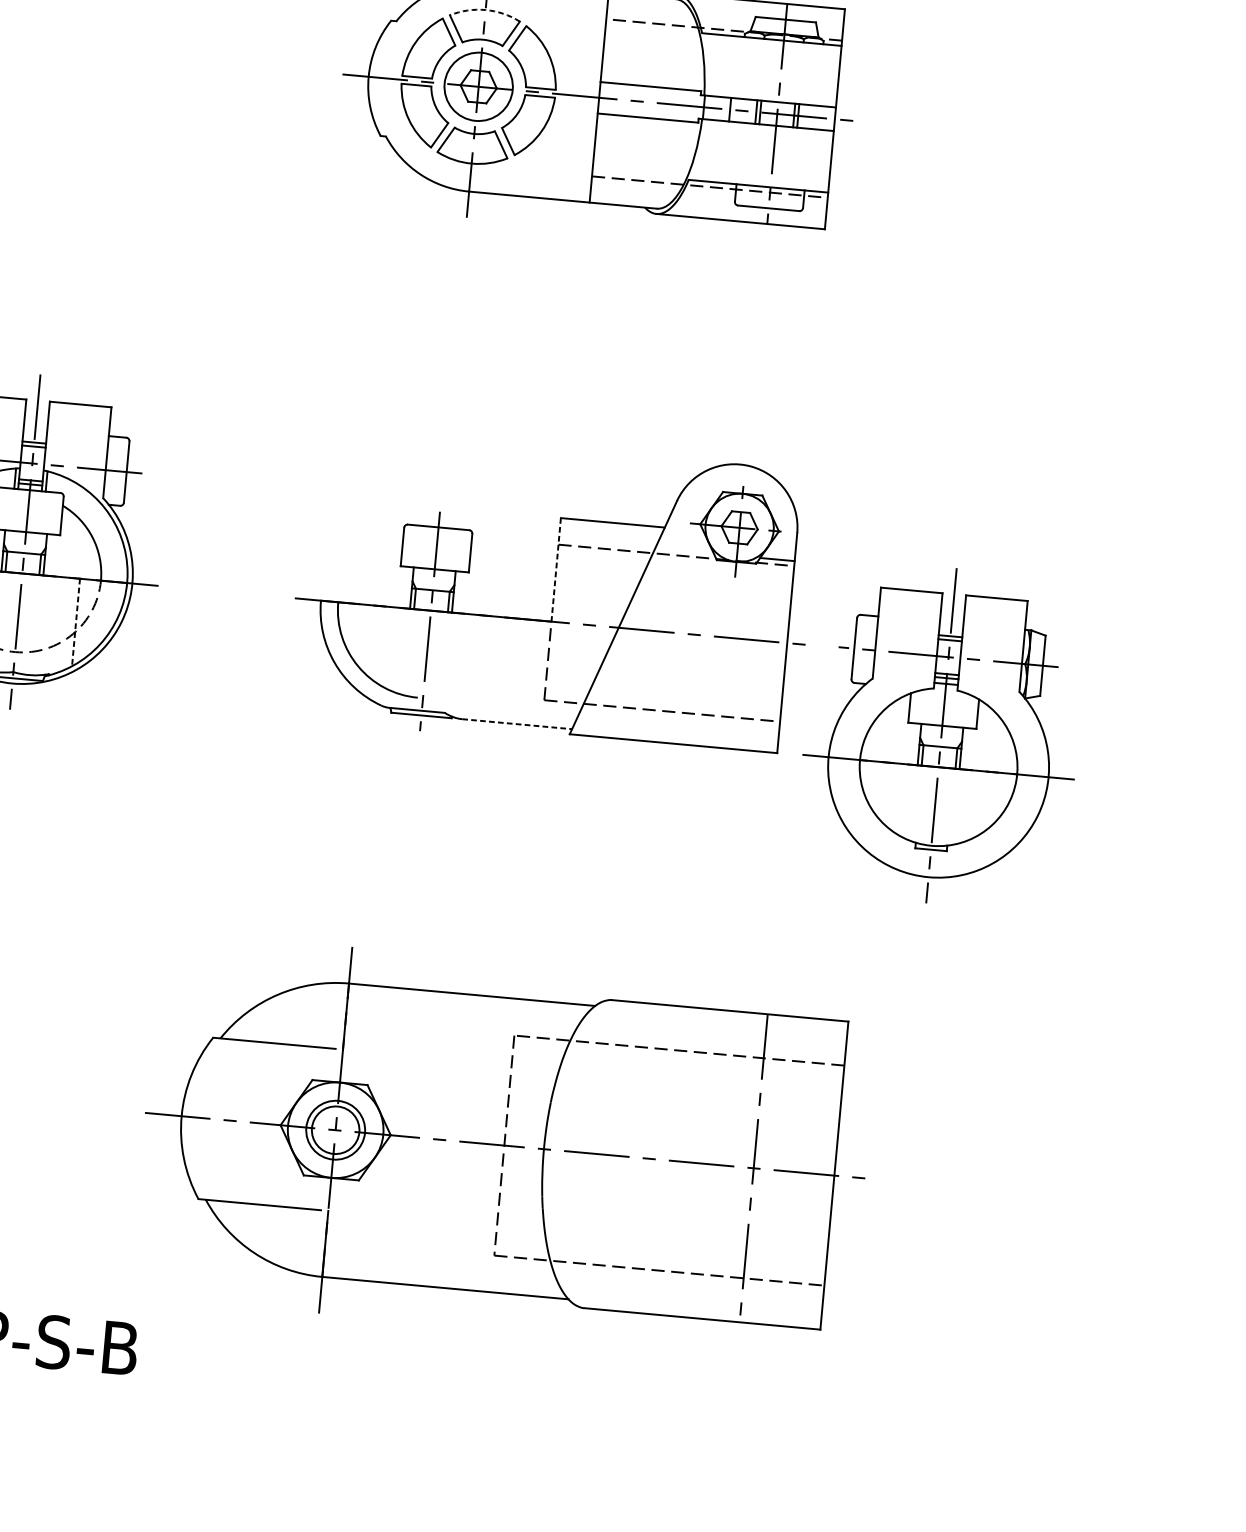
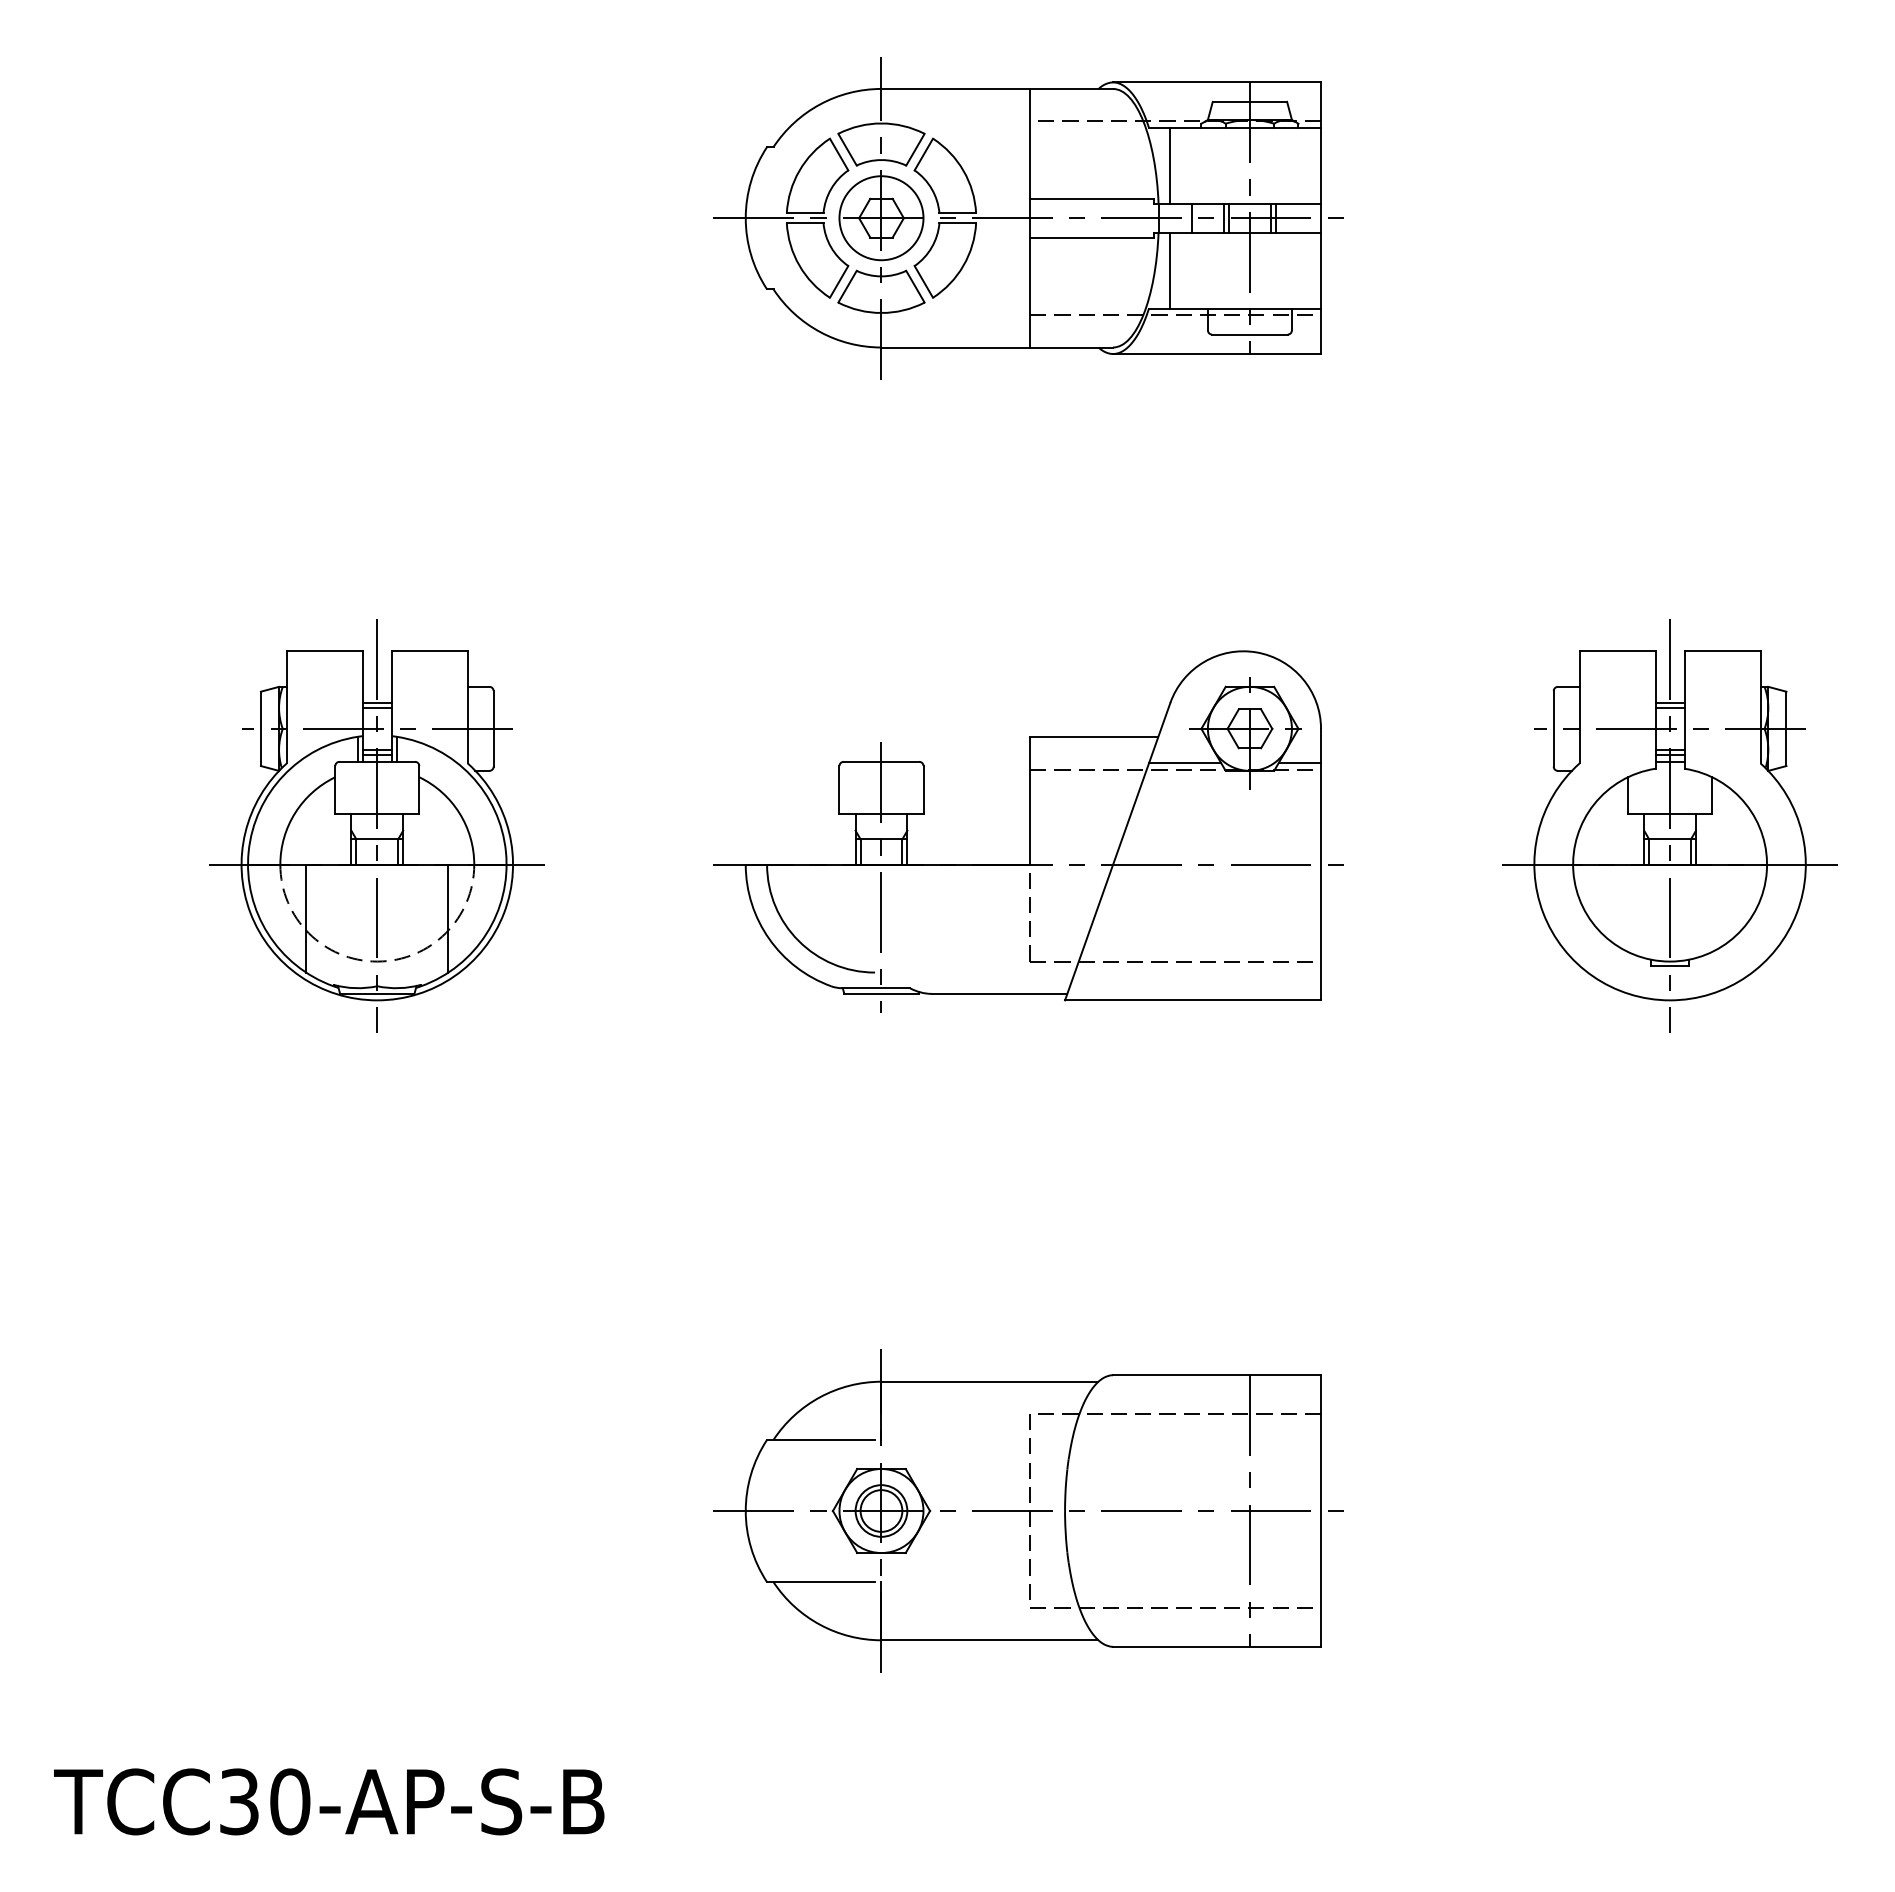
arc: (485, 10) -> (881, 123), dashed -> solid
line: (716, 65) -> (1170, 165), added
line: (709, 150) -> (1170, 270), added
line: (684, 551) -> (1184, 763), added
line: (556, 569) -> (1030, 800), dashed -> solid
line: (76, 622) -> (448, 918), dashed -> solid
line: (517, 723) -> (999, 993), dashed -> solid
part: (941, 735) -> (1669, 825), moved
part: (502, 1145) -> (1028, 1510), size x0.71

